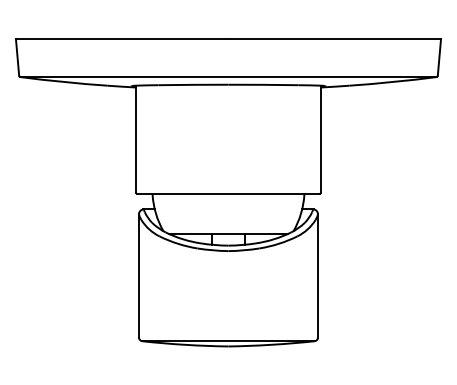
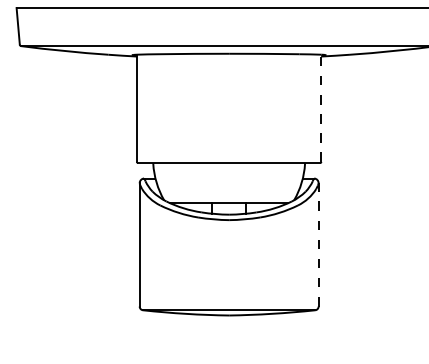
line: (320, 139) -> (321, 108), solid -> dashed
line: (317, 275) -> (318, 244), solid -> dashed

